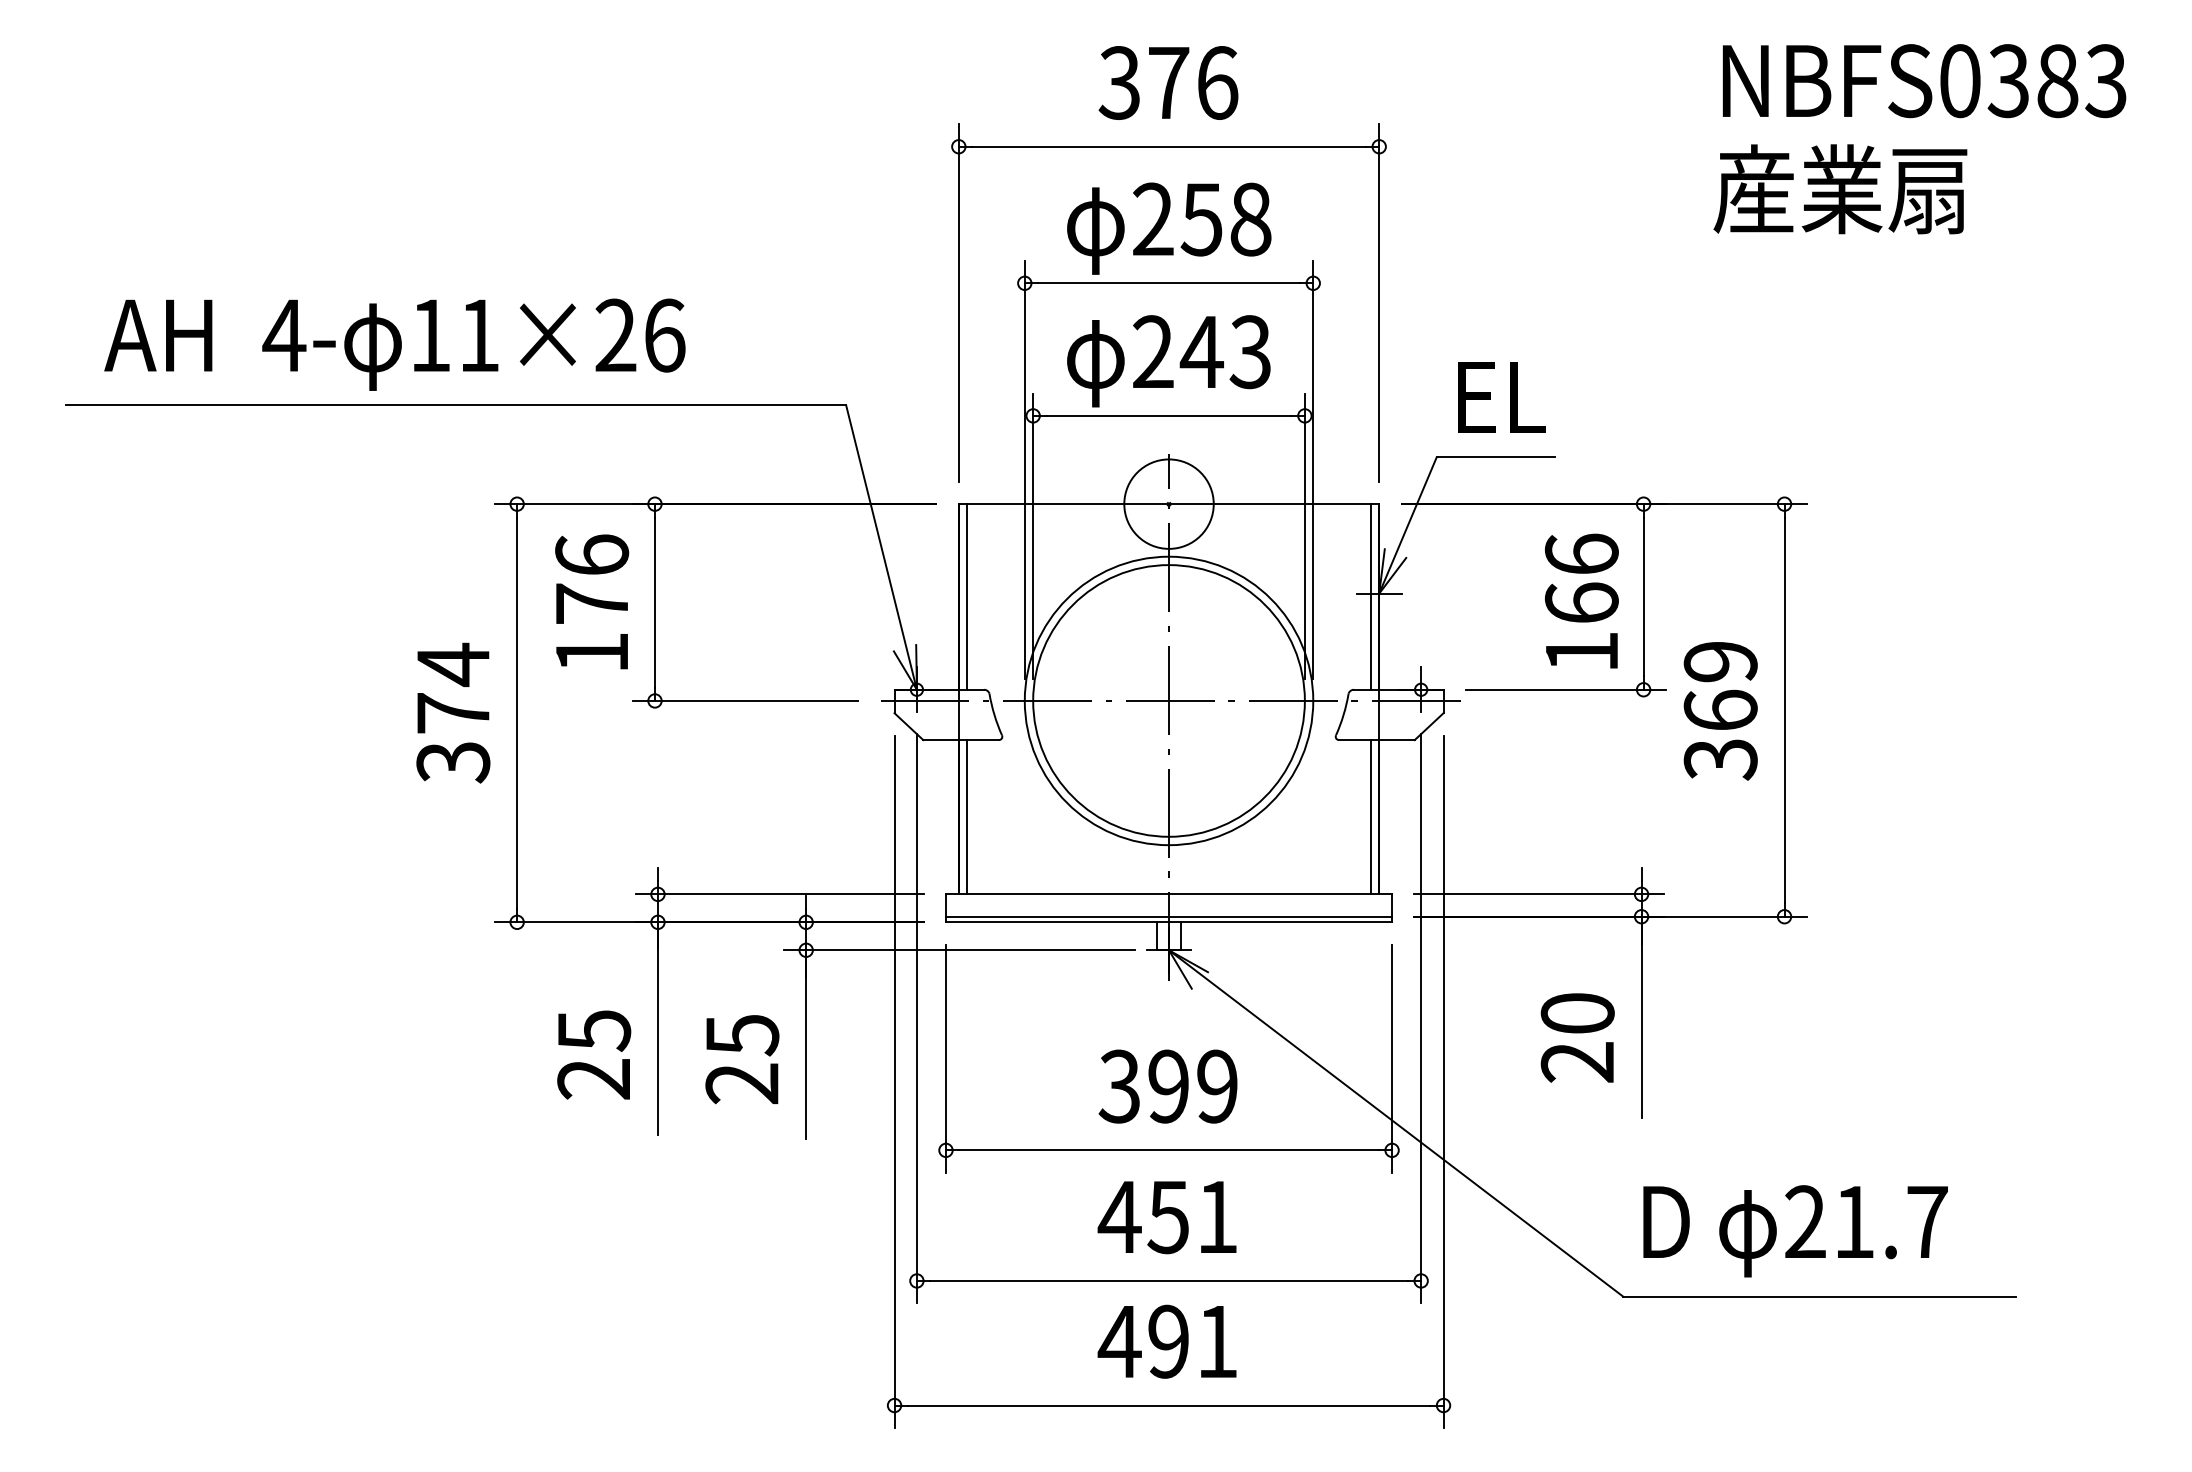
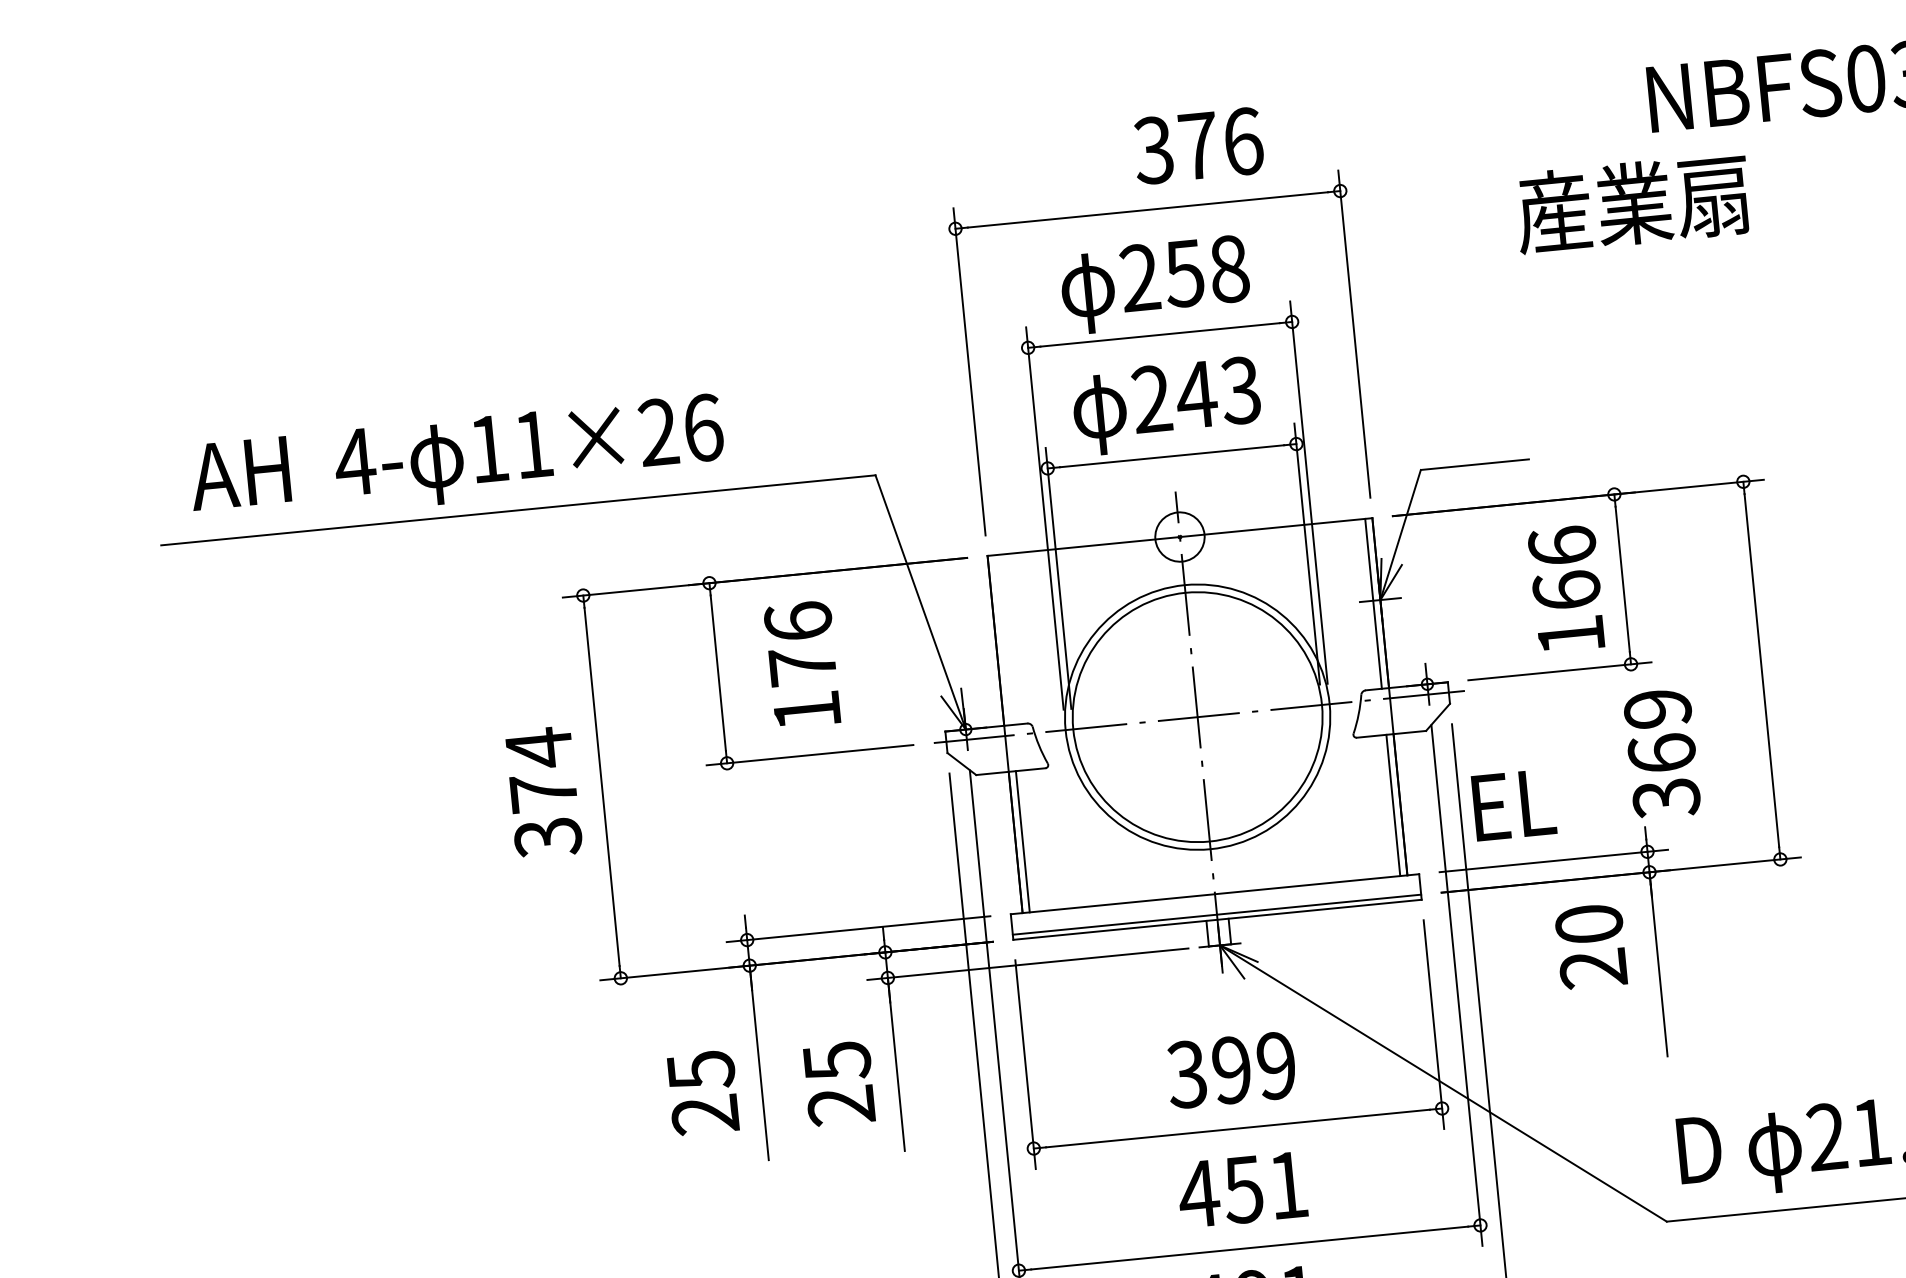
text: (1168, 82) -> (1198, 145), moved
text: (1840, 189) -> (1632, 203), moved
text: (1501, 397) -> (1513, 804), moved
circle: (1168, 503) -> (1179, 536), size x0.6
line: (966, 596) -> (1002, 639), removed
text: (592, 601) -> (802, 663), moved
text: (1720, 711) -> (1661, 754), moved
text: (1577, 1037) -> (1591, 946), moved

